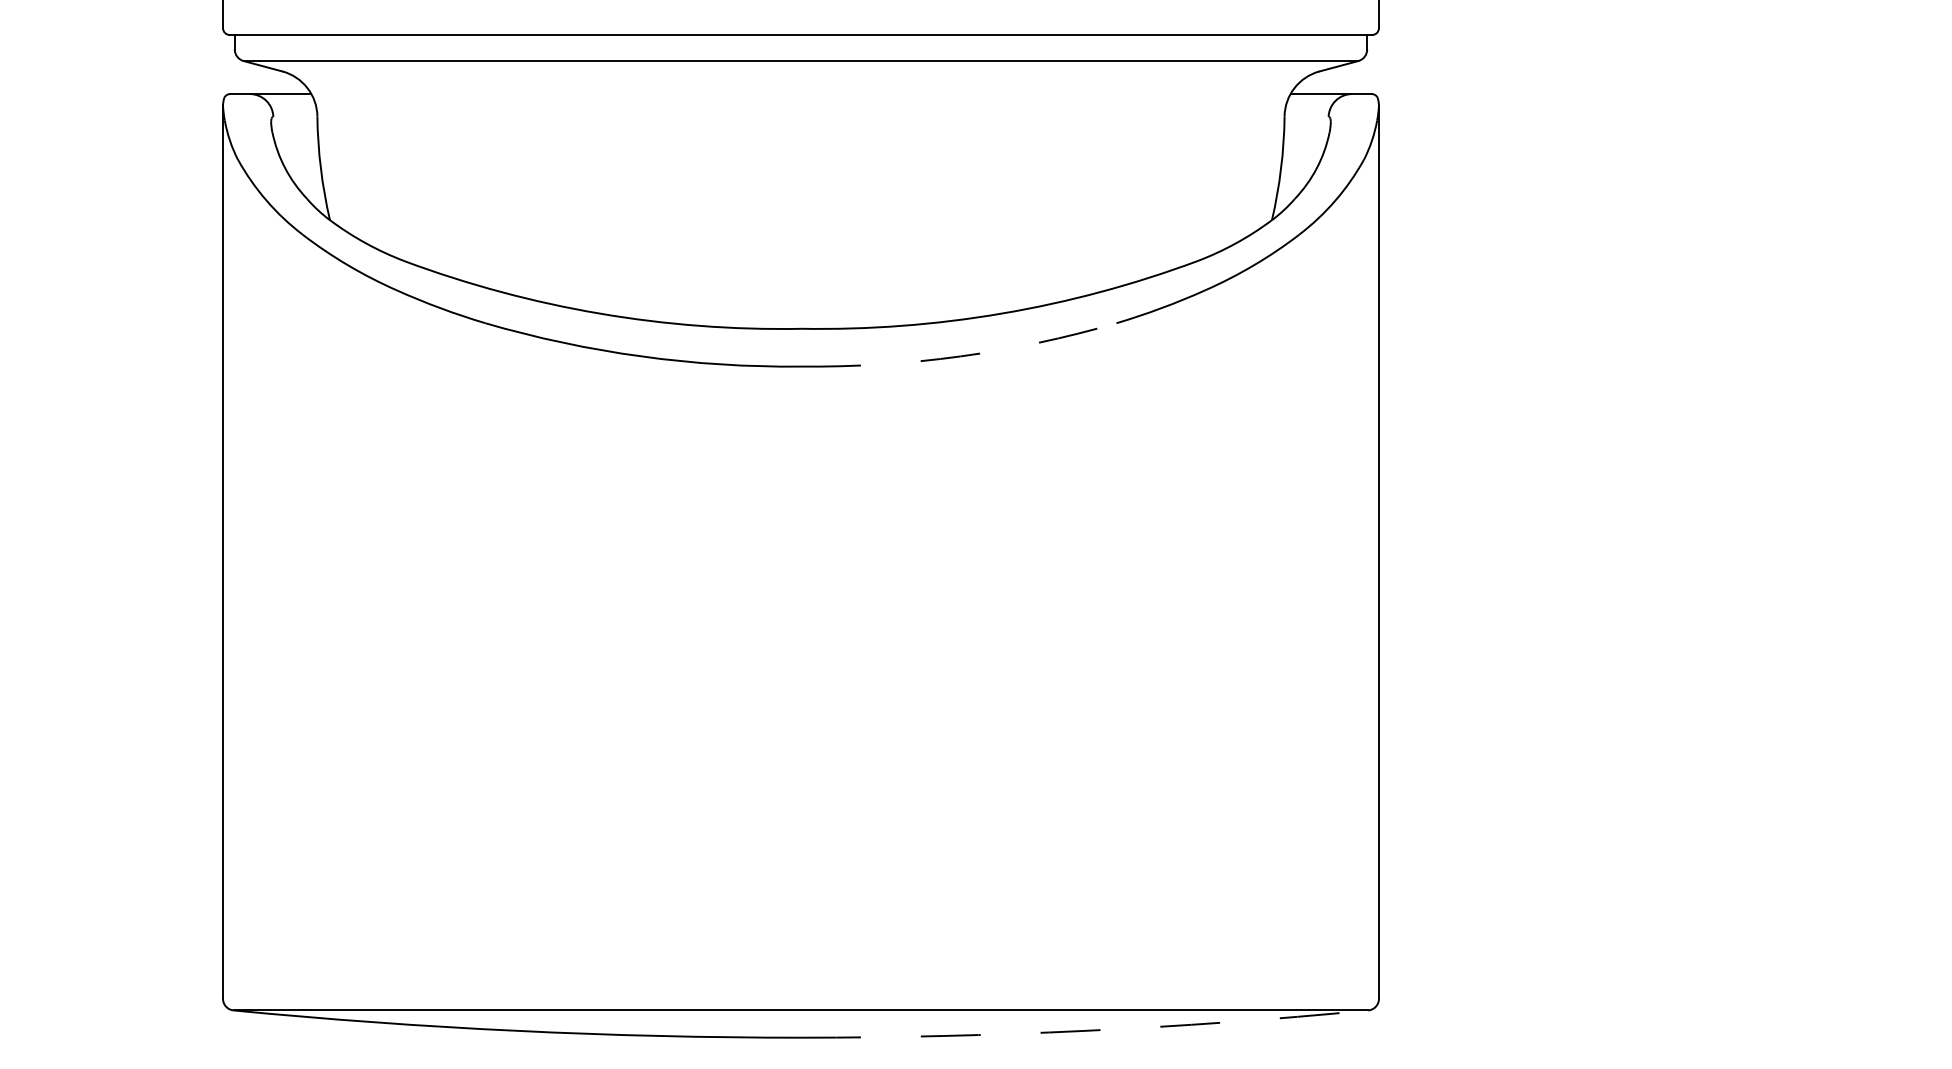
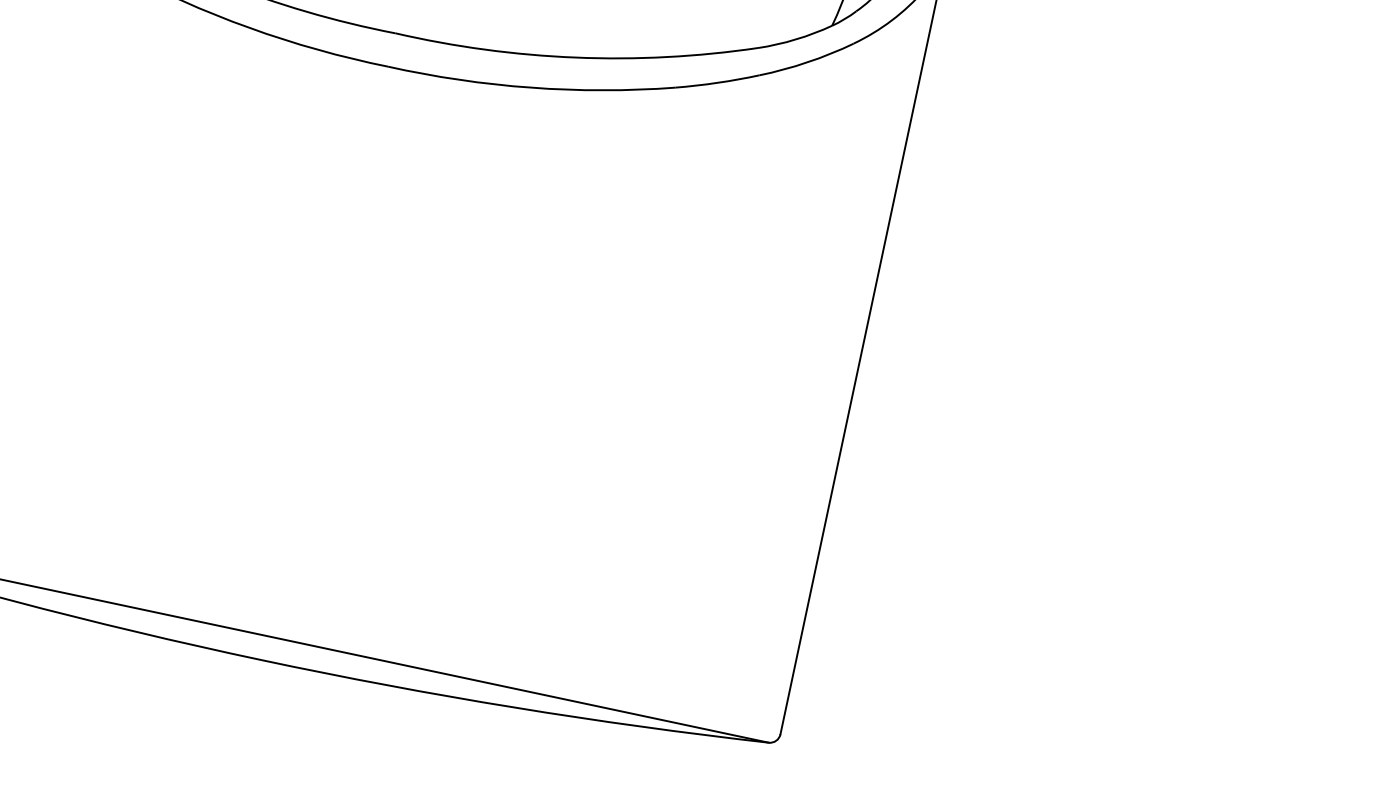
arc: (960, 356) -> (531, 87), dashed -> solid
arc: (1084, 1030) -> (514, 707), dashed -> solid

